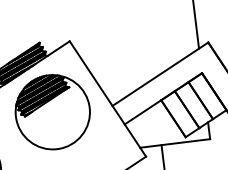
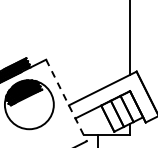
line: (107, 99) -> (66, 100), solid -> dashed

